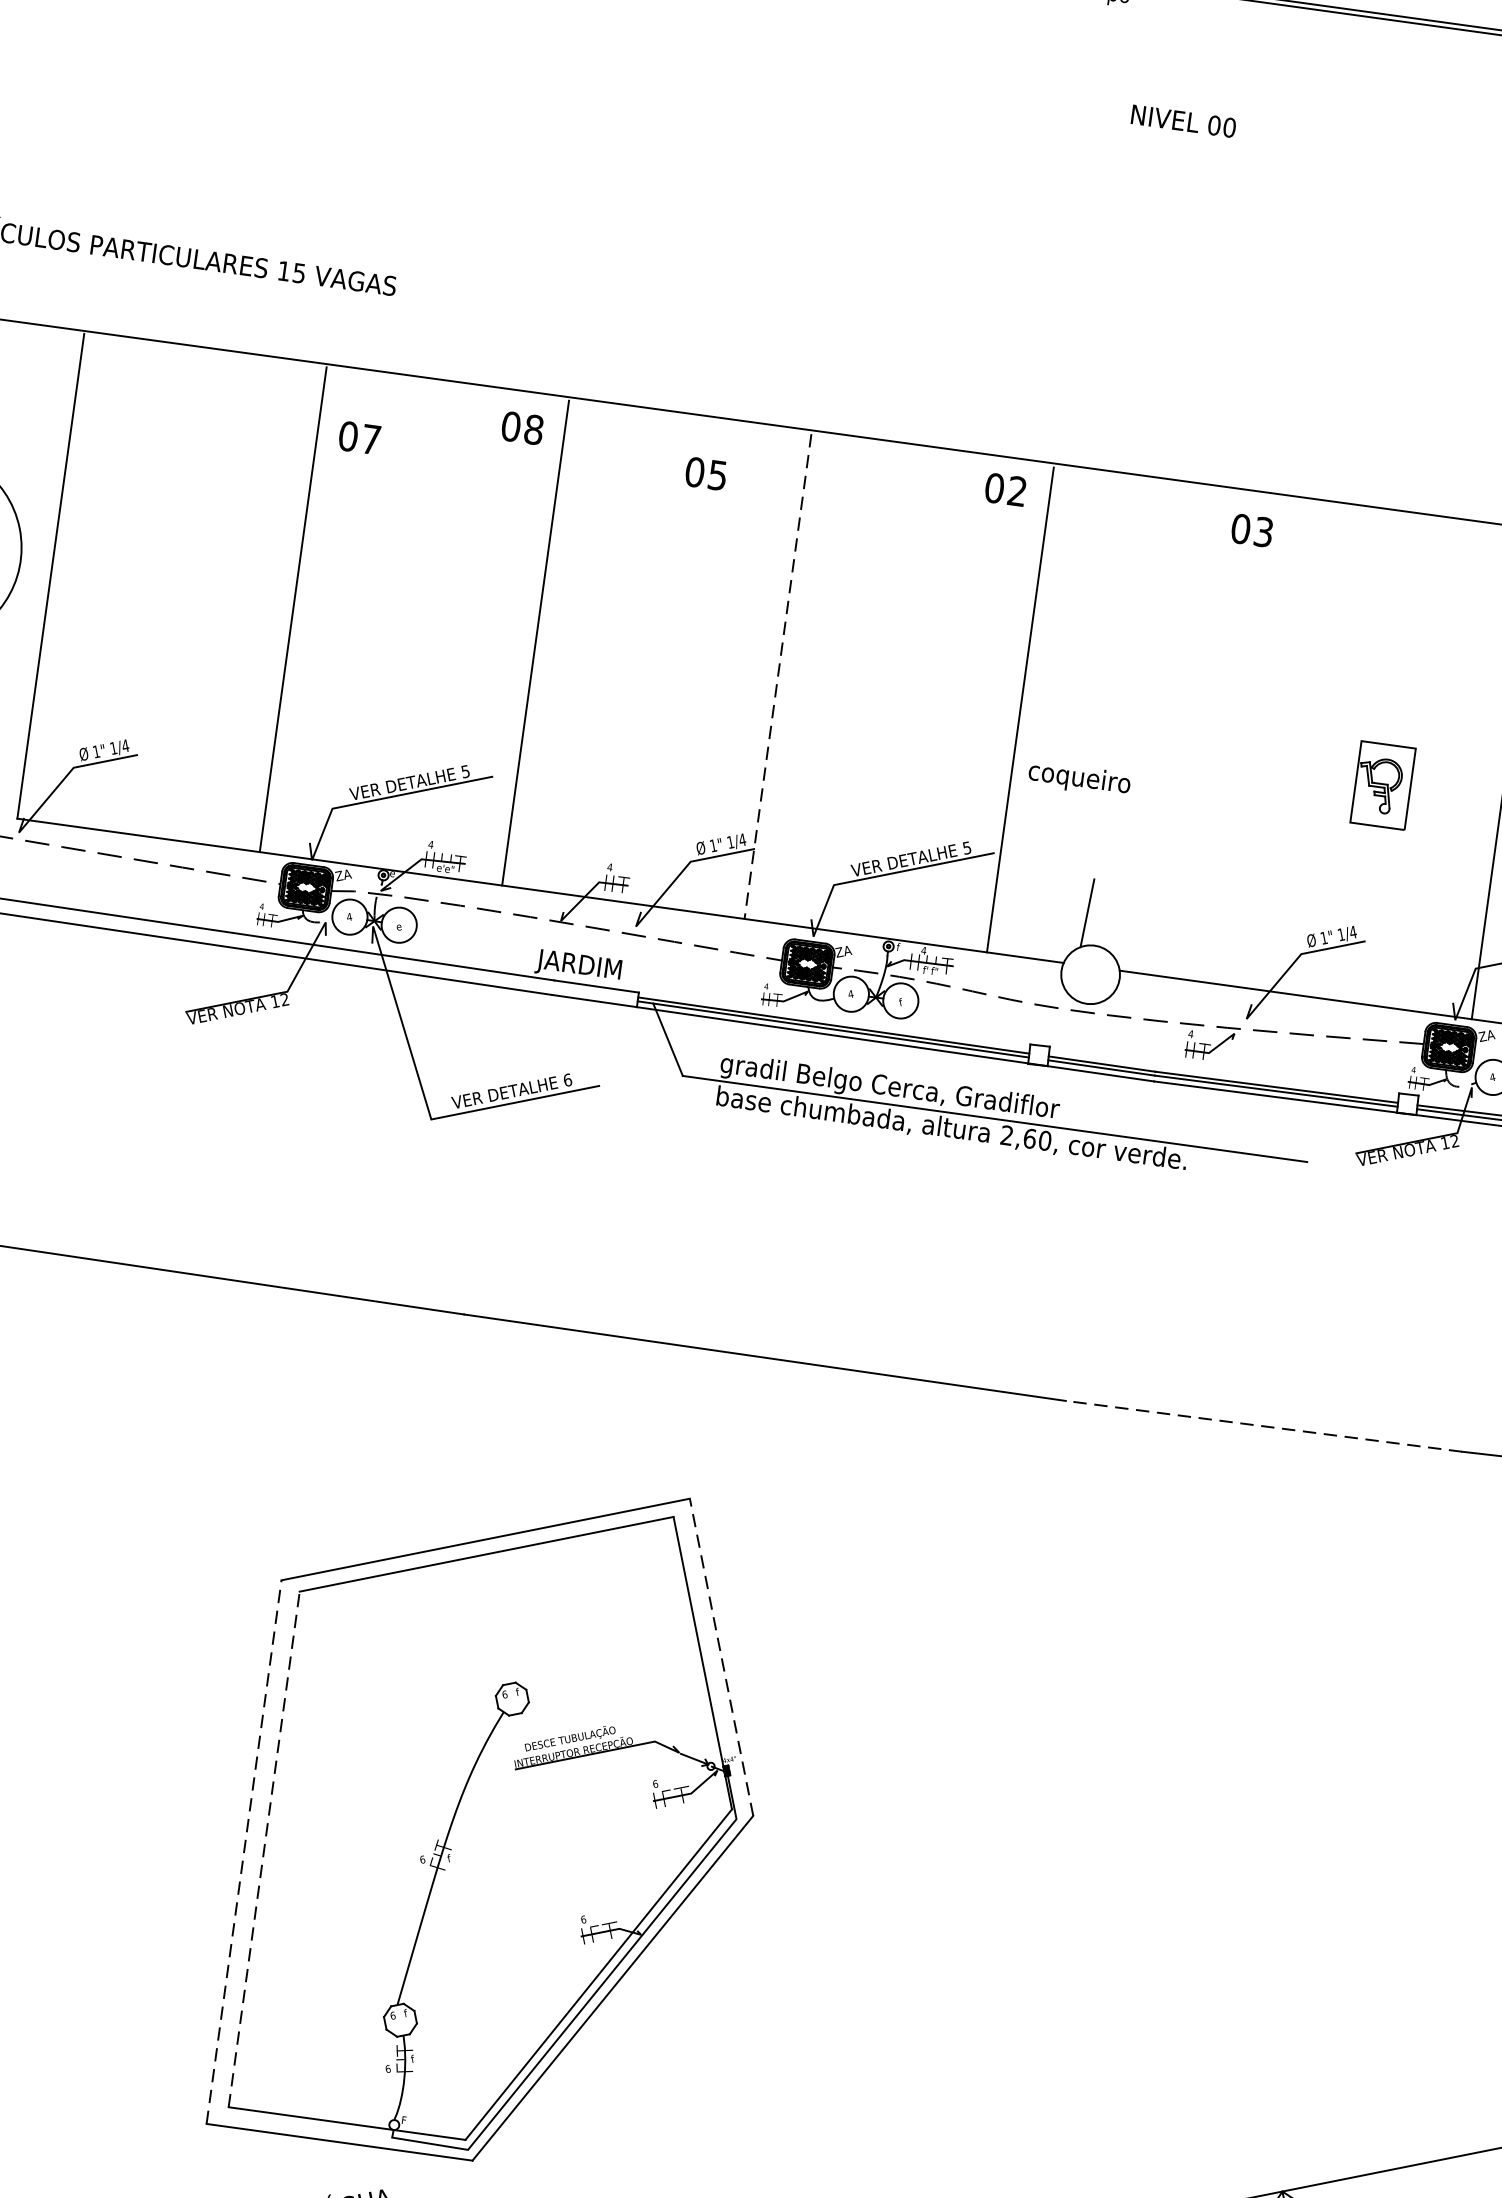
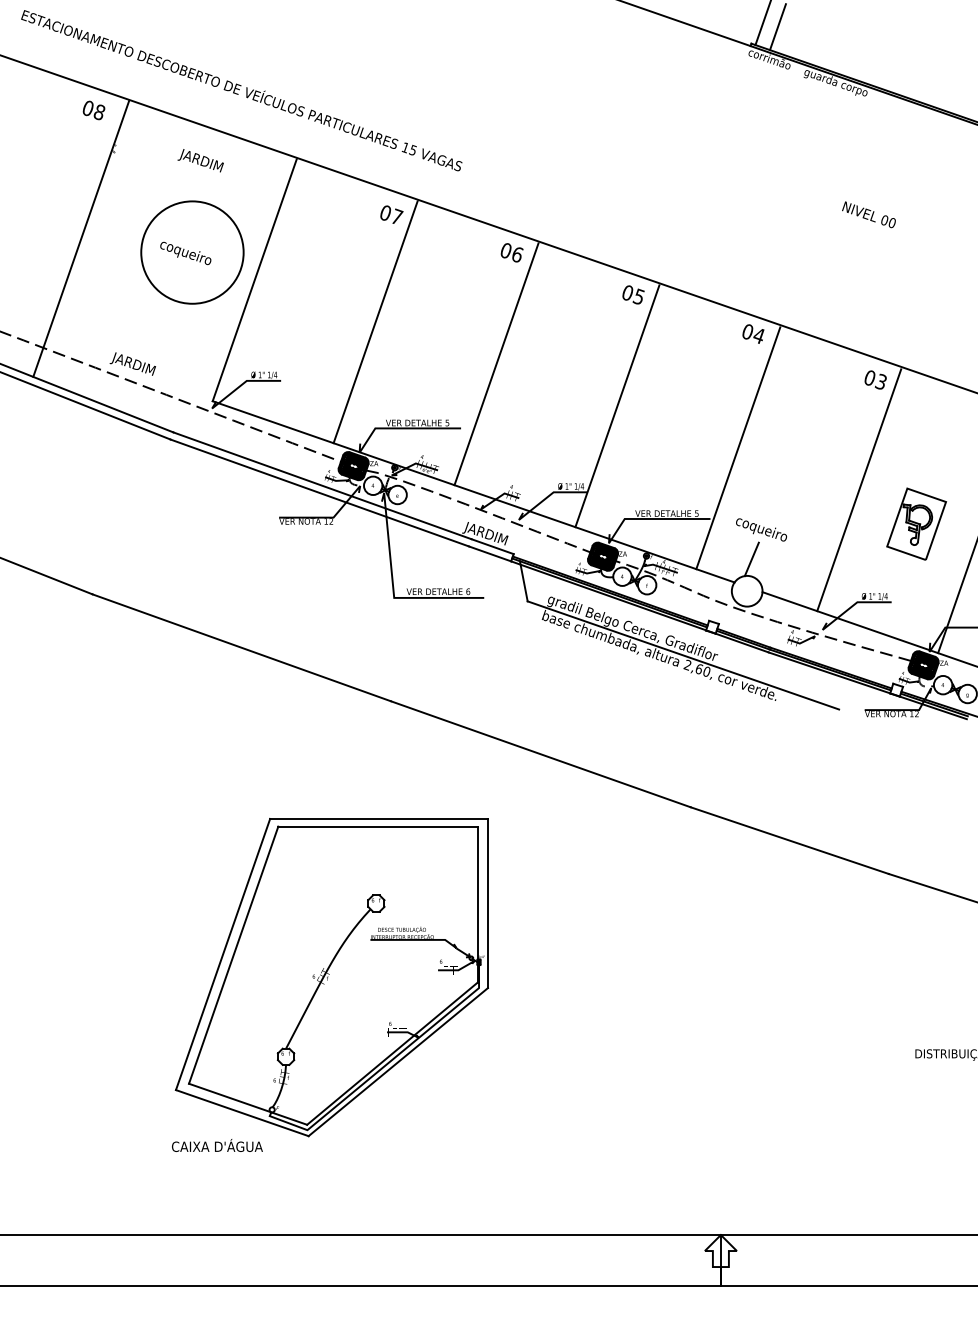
text: (1181, 120) -> (868, 214), moved
text: (533, 429) -> (517, 254), 08 -> 06
text: (359, 436) -> (391, 214), moved
text: (706, 472) -> (633, 294), moved
text: (1015, 491) -> (758, 335), 02 -> 04
line: (778, 676) -> (617, 406), dashed -> solid
line: (1263, 743) -> (859, 490), added
text: (1079, 778) -> (761, 529), moved
part: (1382, 784) -> (916, 523), size x1.43
line: (1263, 1426) -> (789, 840), dashed -> solid
line: (720, 1657) -> (487, 903), dashed -> solid
line: (263, 1848) -> (233, 954), dashed -> solid
line: (244, 1851) -> (223, 954), dashed -> solid

